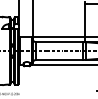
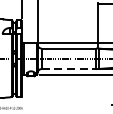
line: (59, 60) -> (68, 69), solid -> dashed

